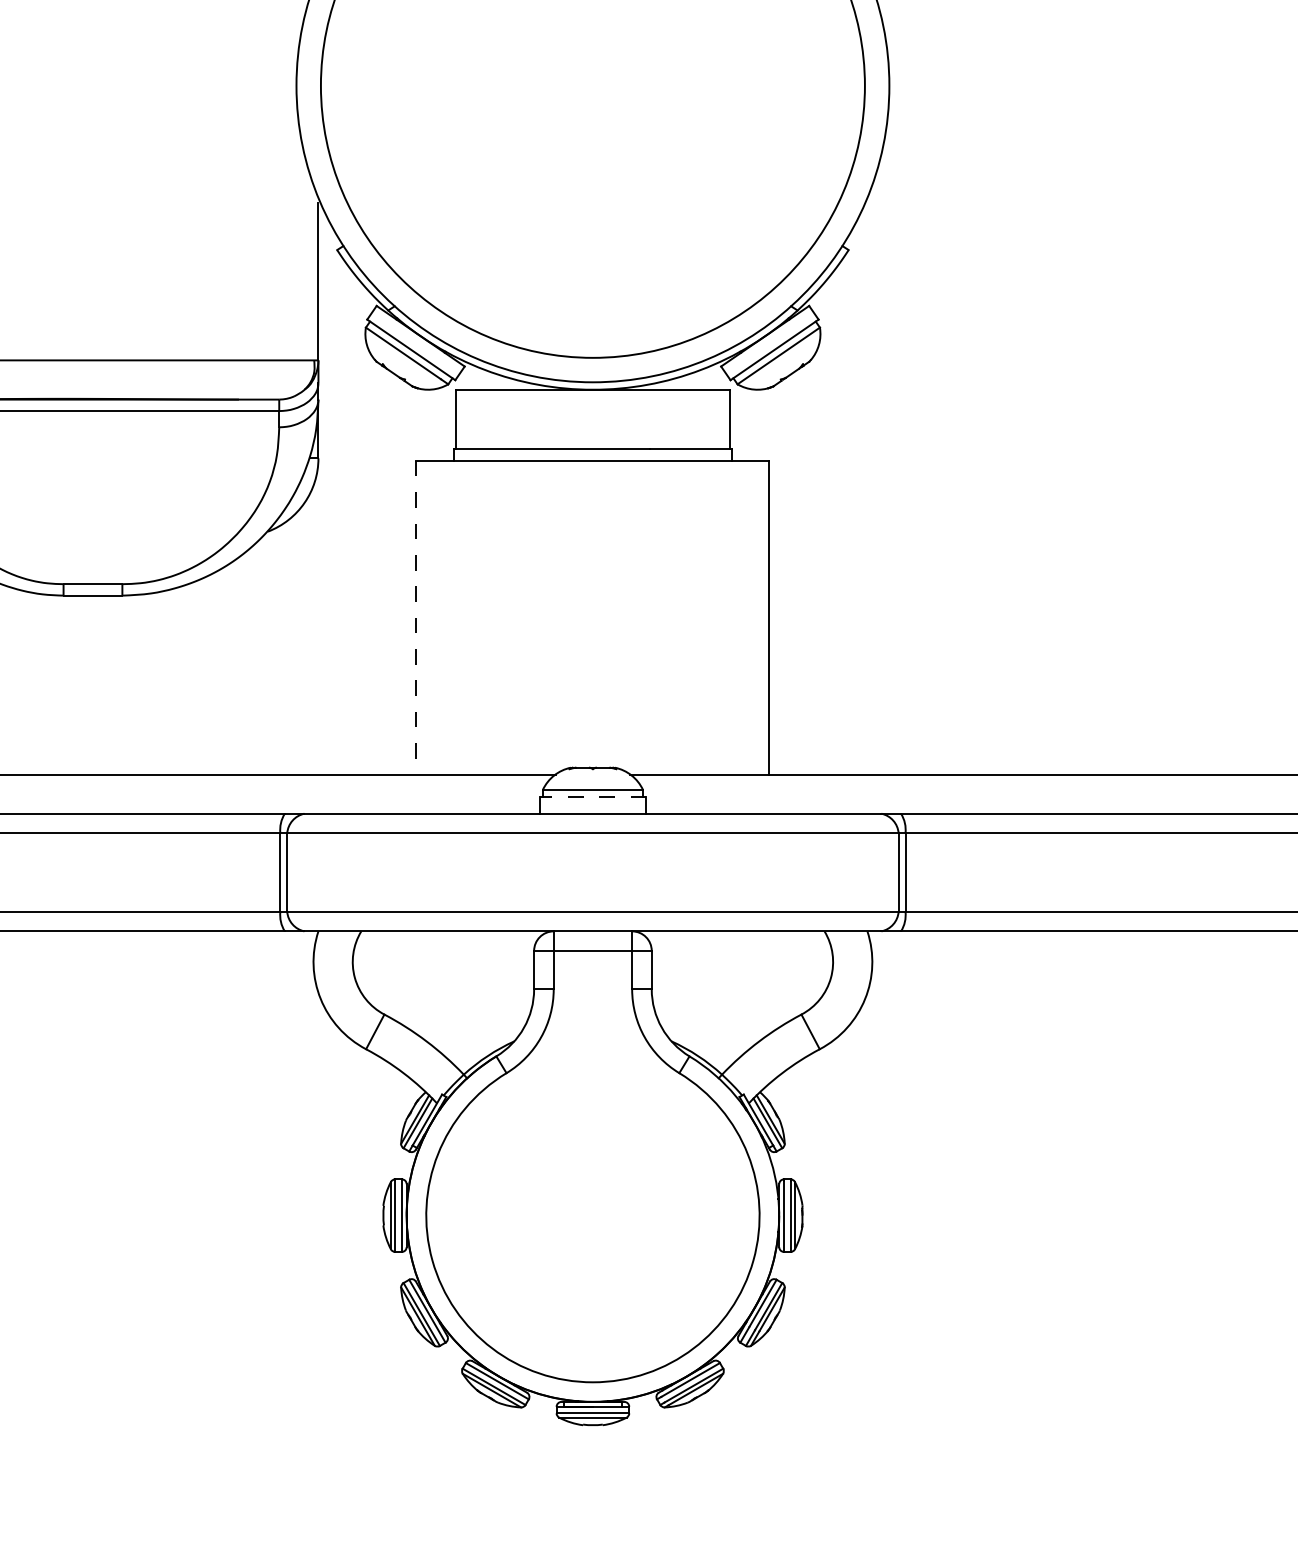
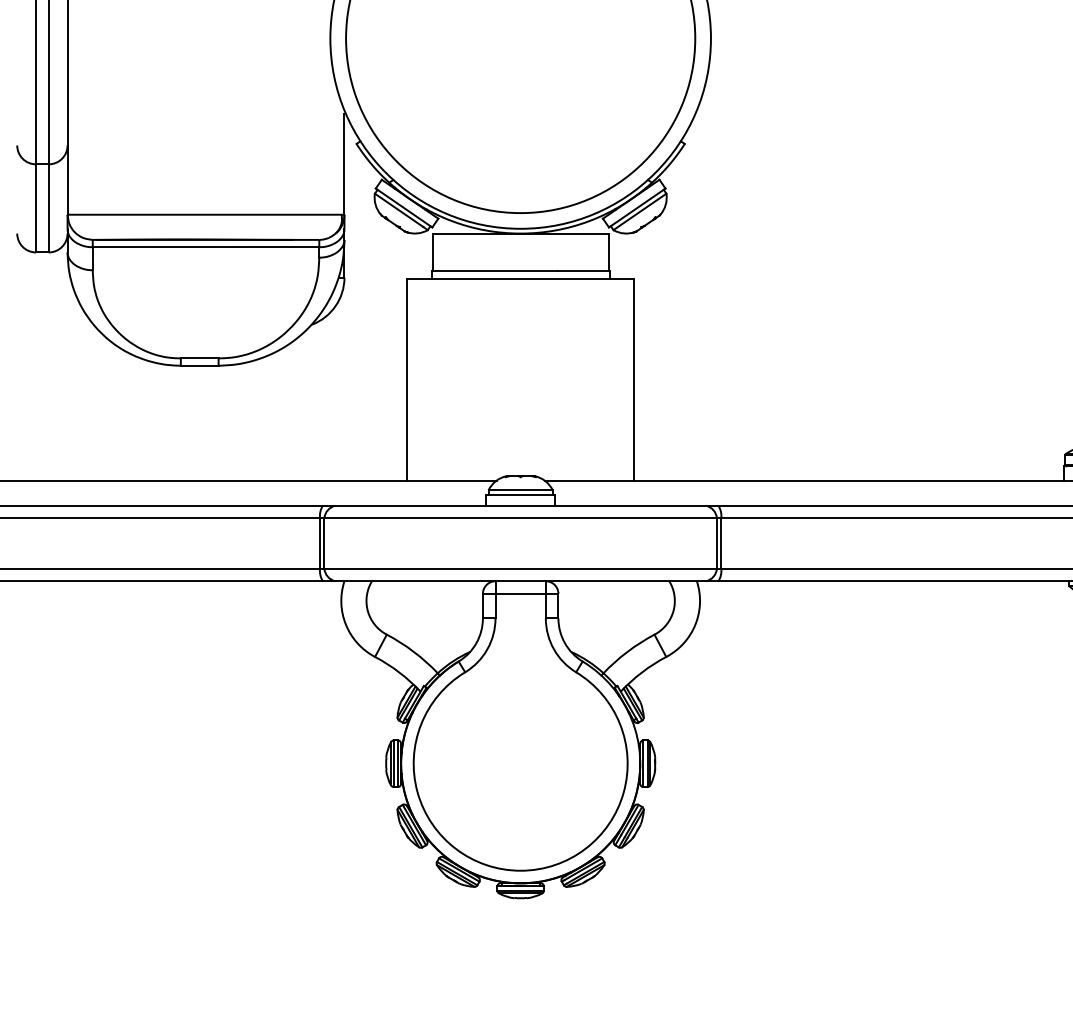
line: (416, 617) -> (407, 379), dashed -> solid
line: (592, 797) -> (520, 495), dashed -> solid

